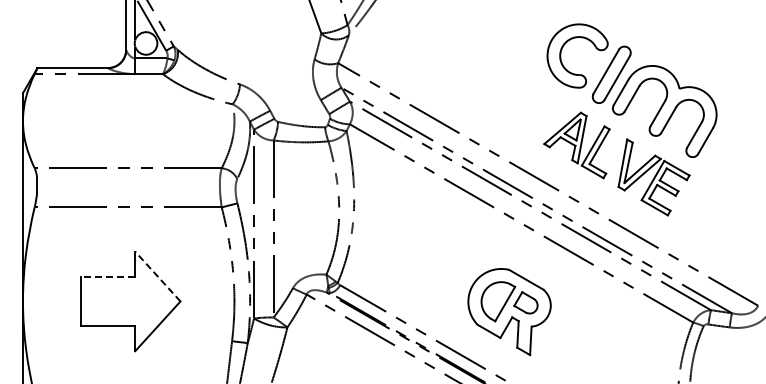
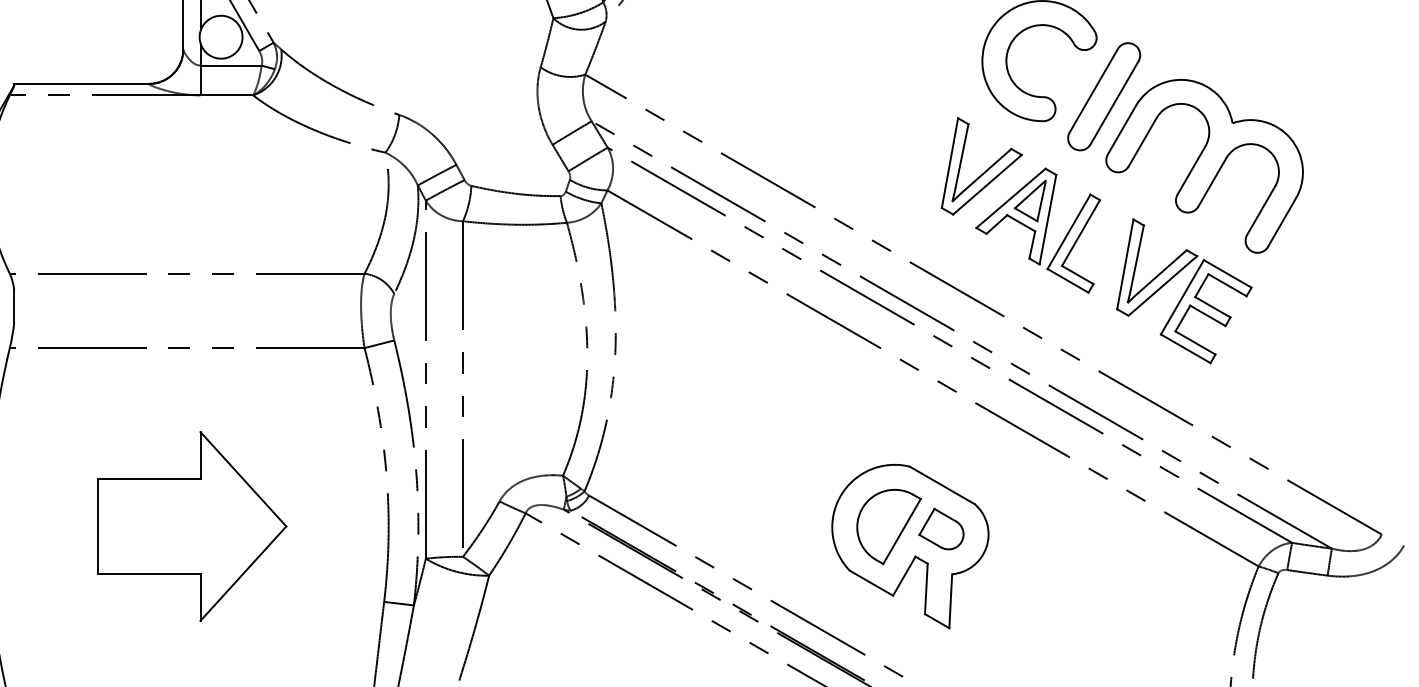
part: (547, 111) -> (982, 166), added
line: (107, 276) -> (147, 479), dashed -> solid
line: (157, 276) -> (242, 479), dashed -> solid

